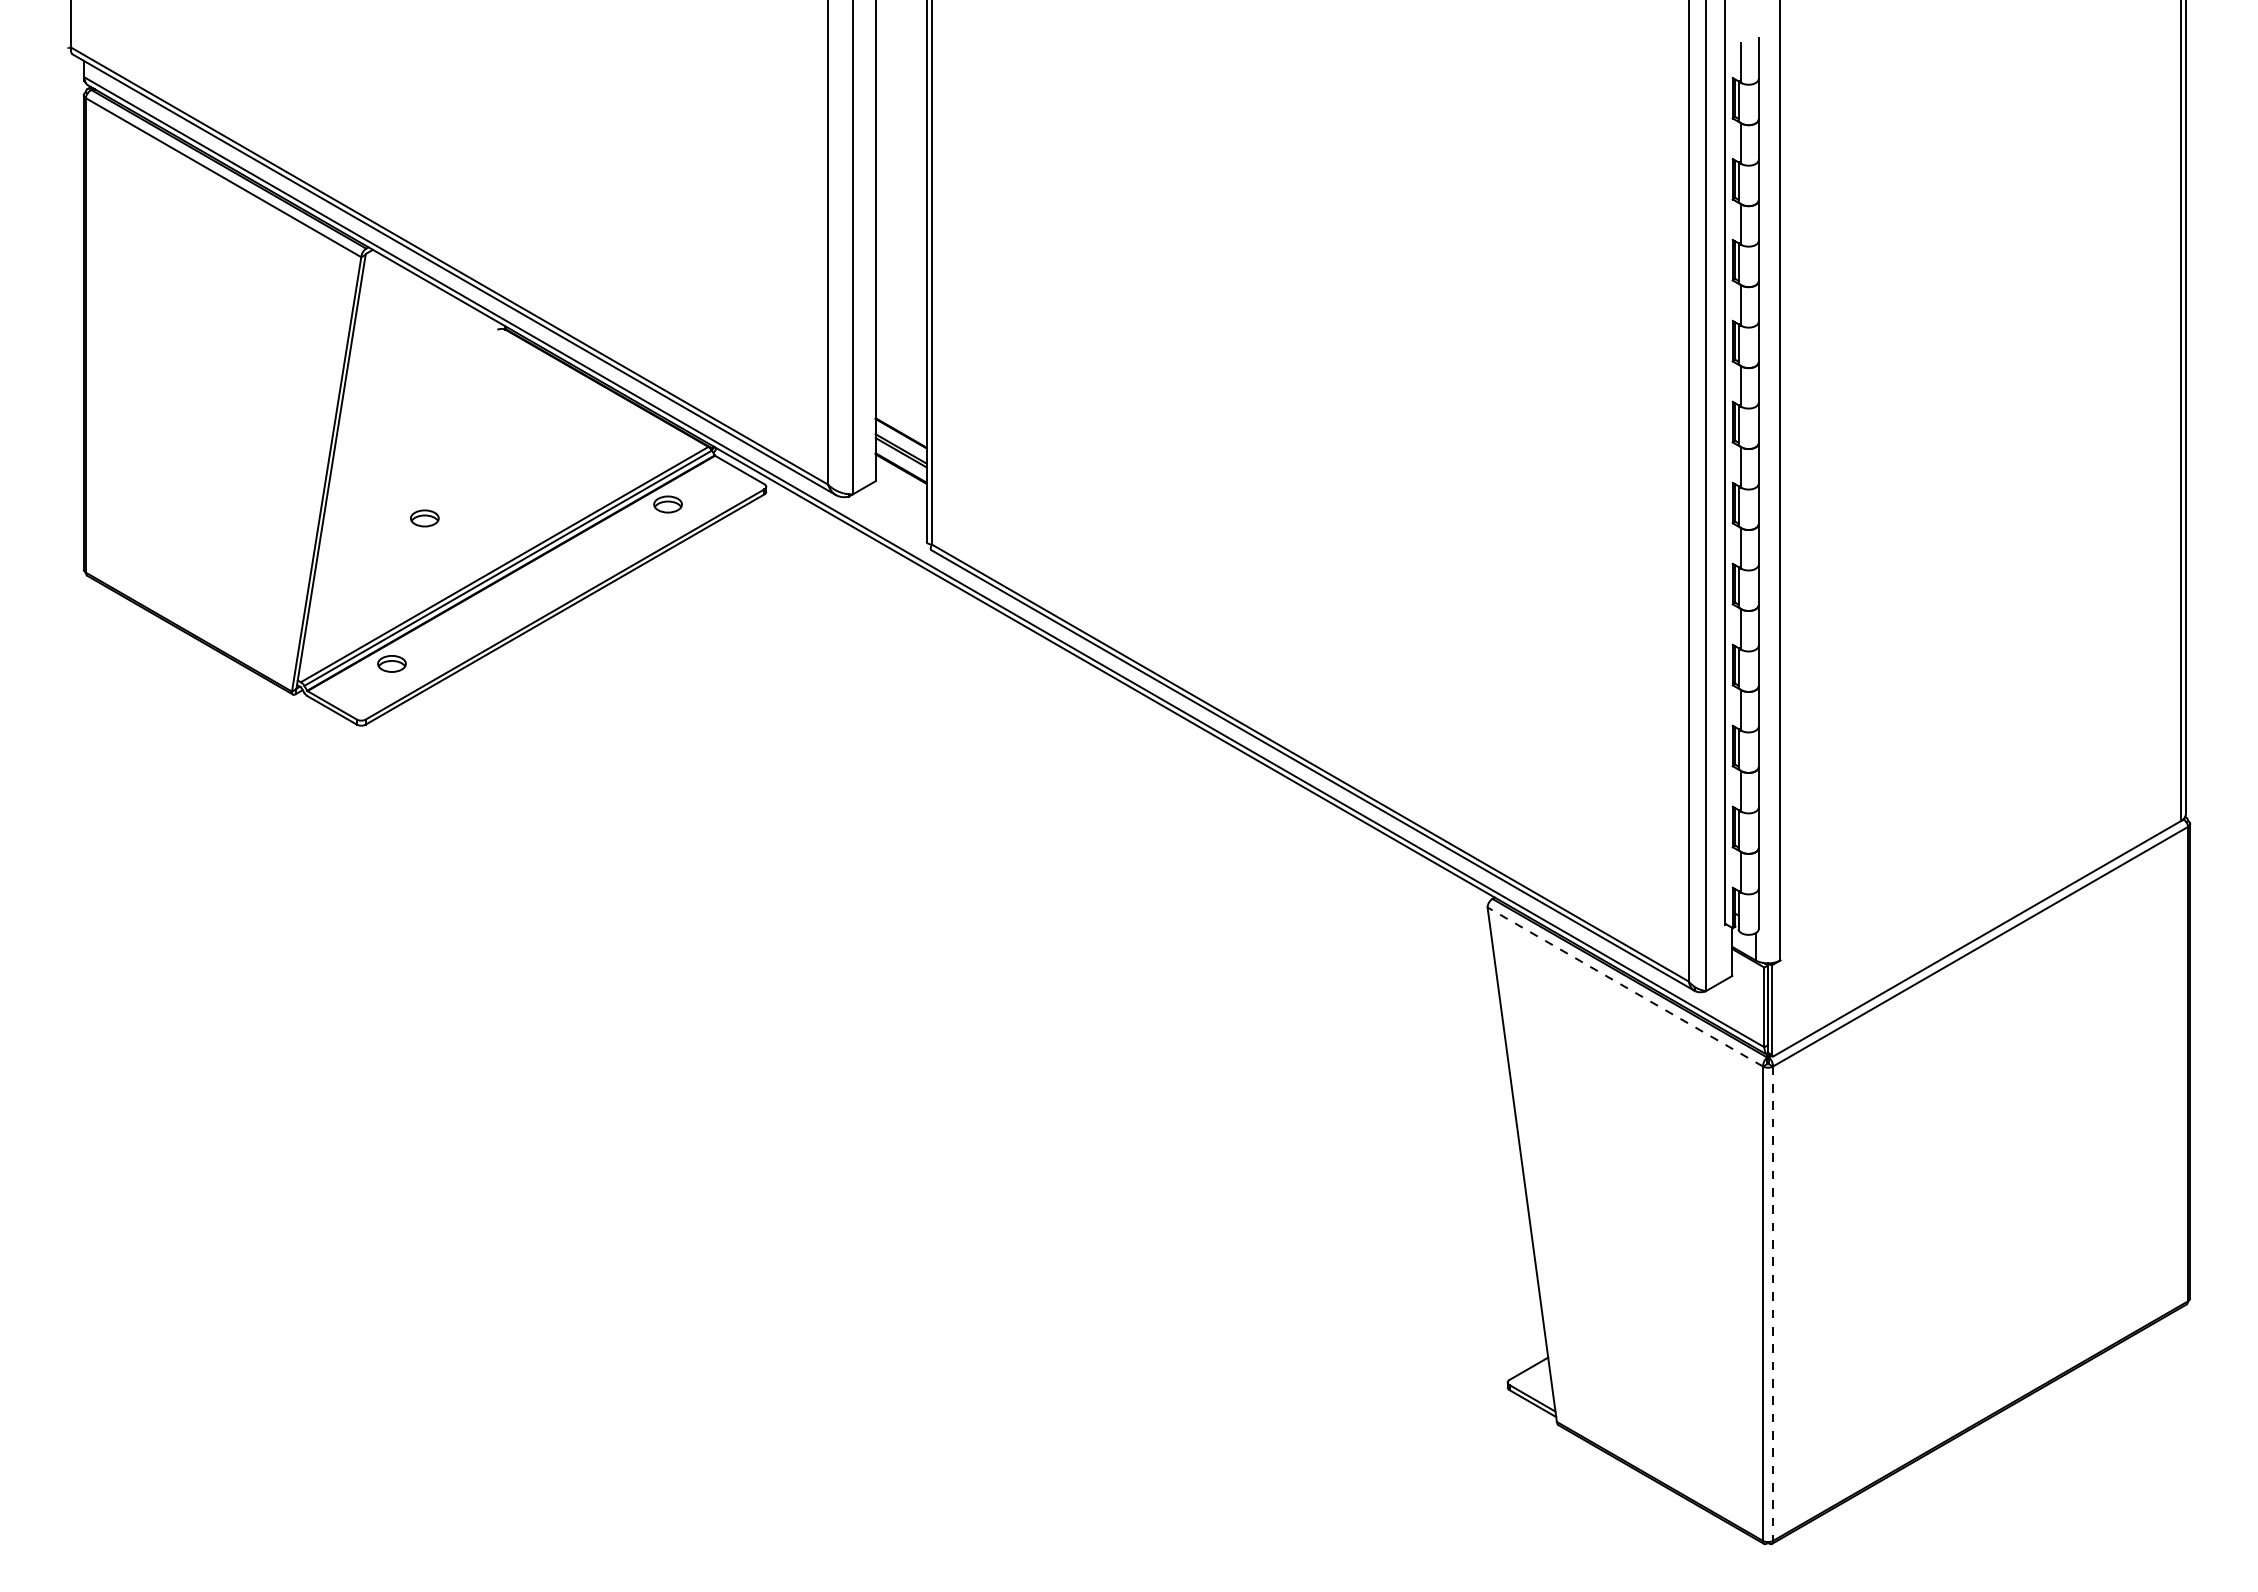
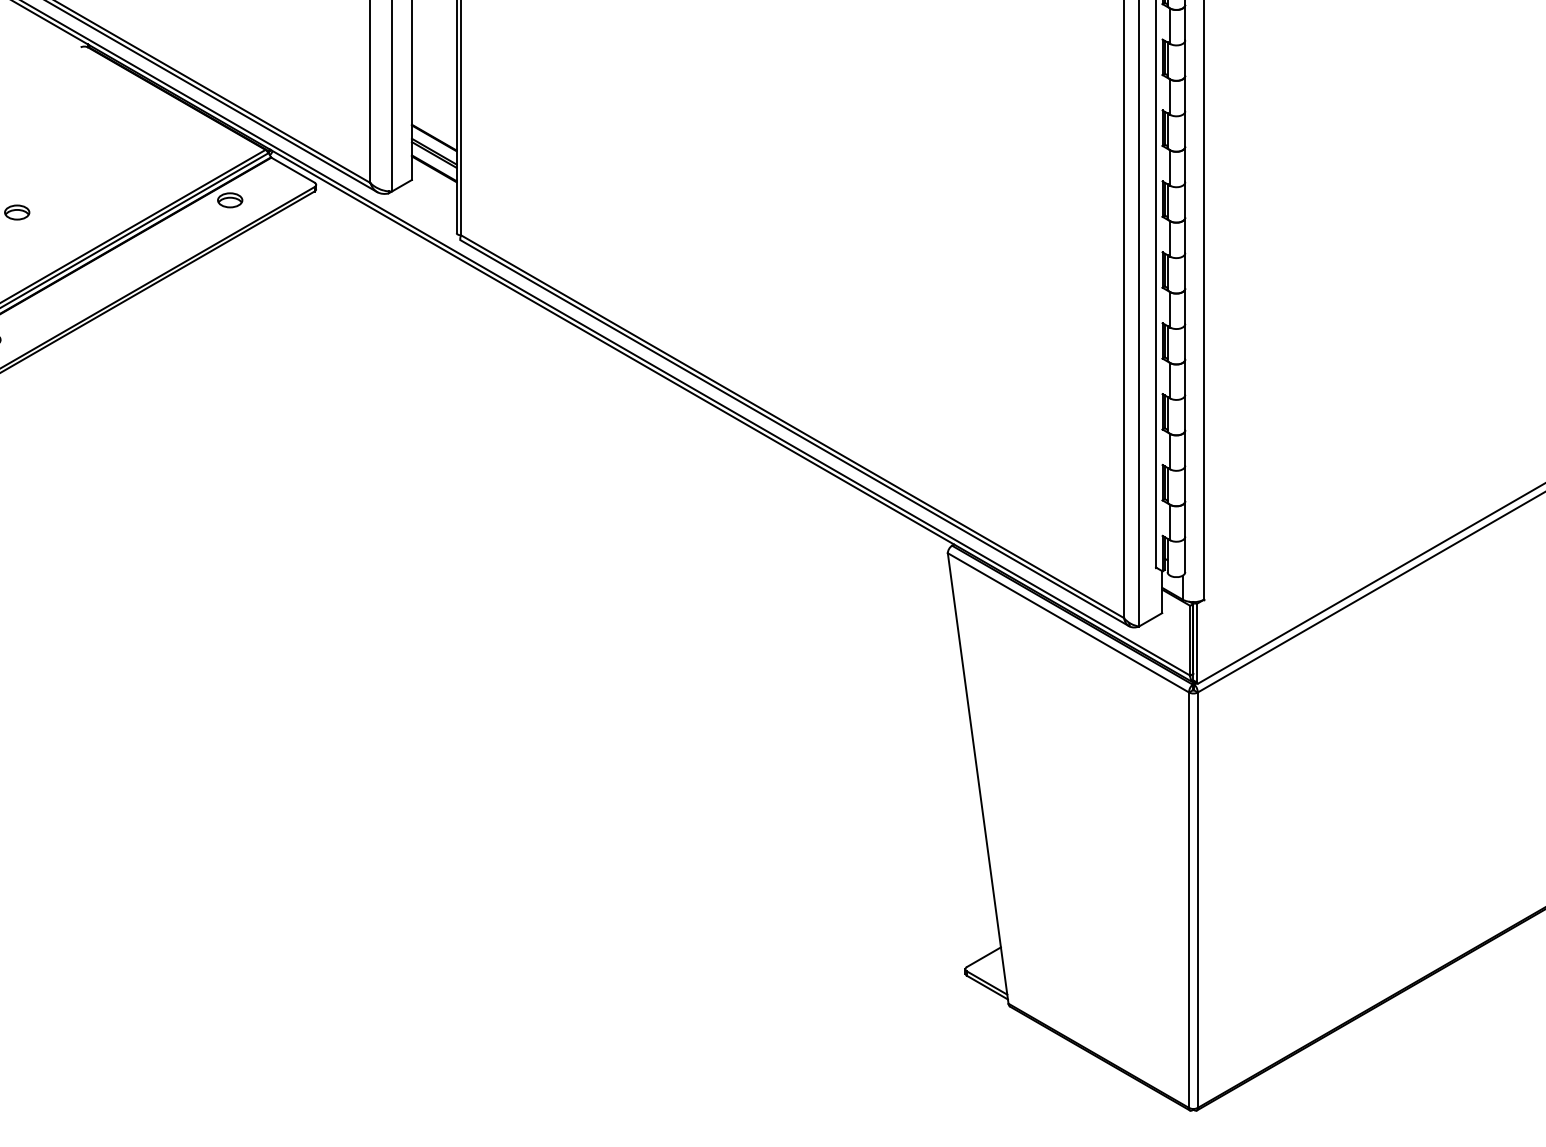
line: (1624, 986) -> (1067, 622), dashed -> solid
line: (1772, 1304) -> (1197, 900), dashed -> solid

